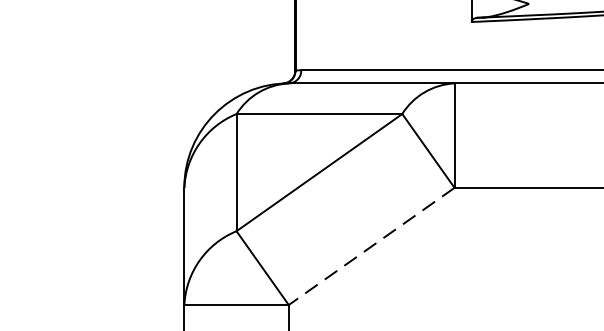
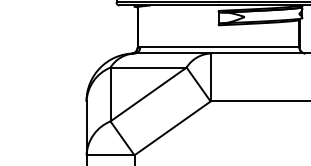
line: (371, 246) -> (172, 128), dashed -> solid

